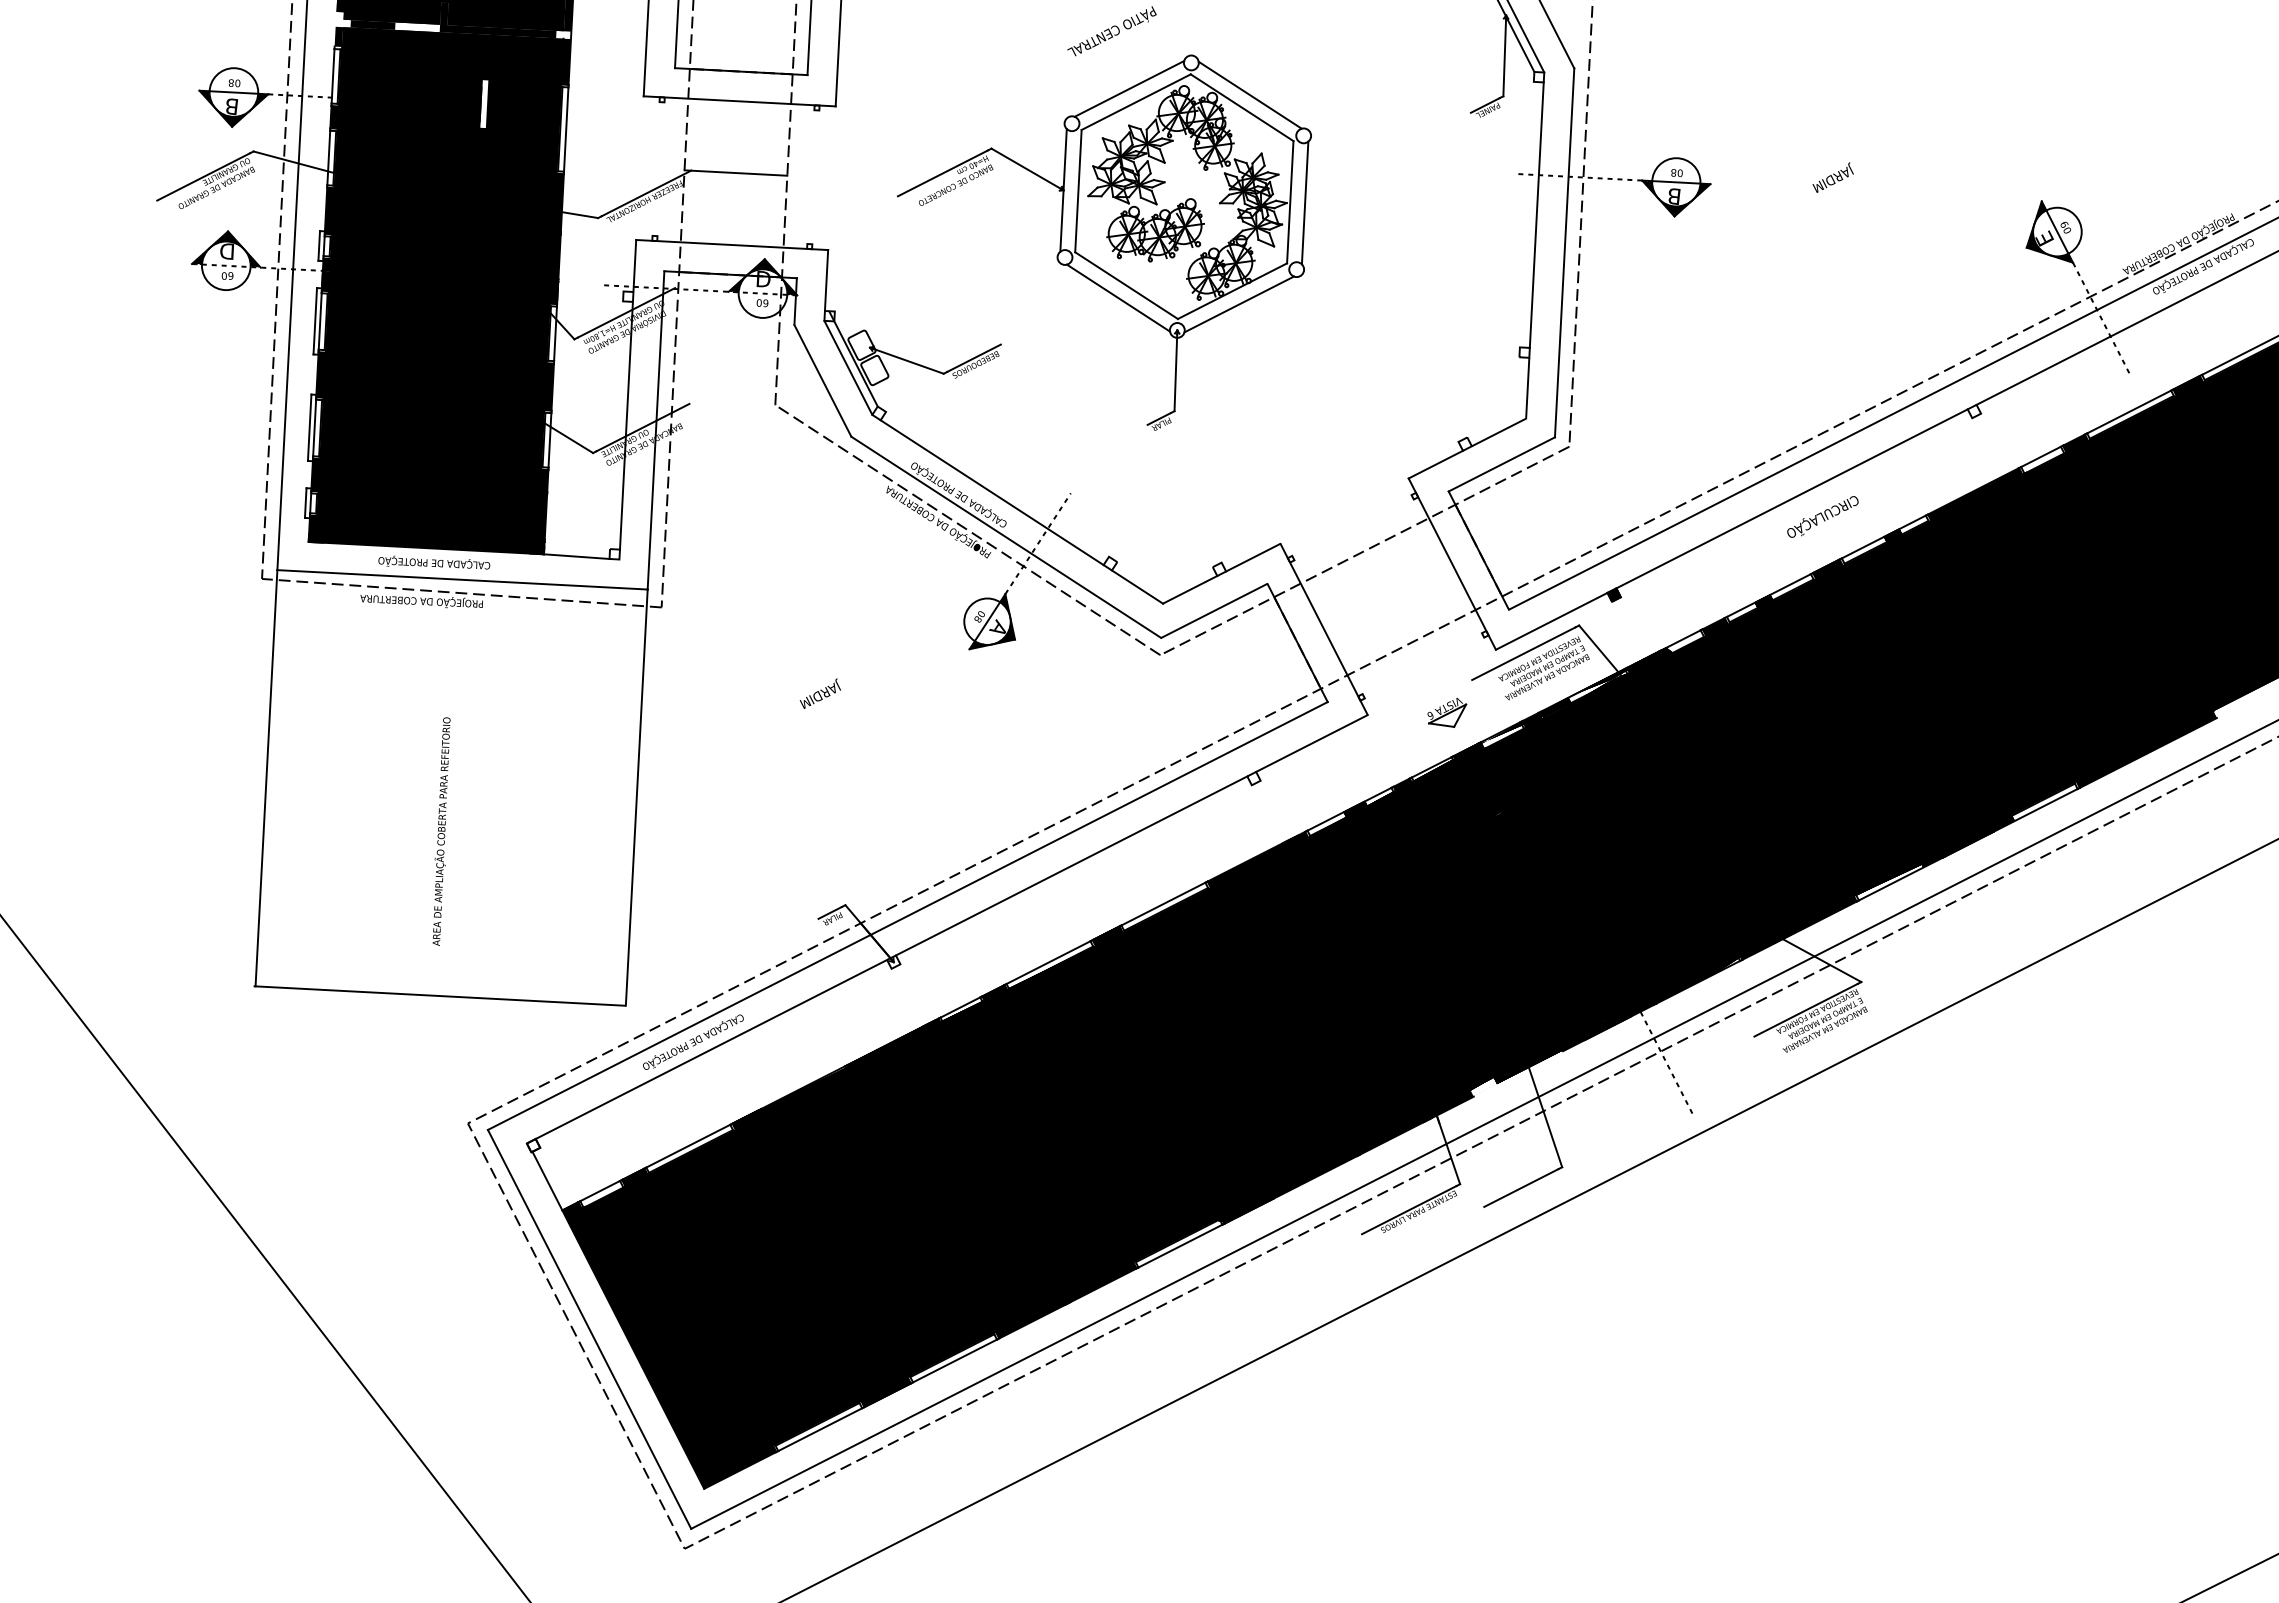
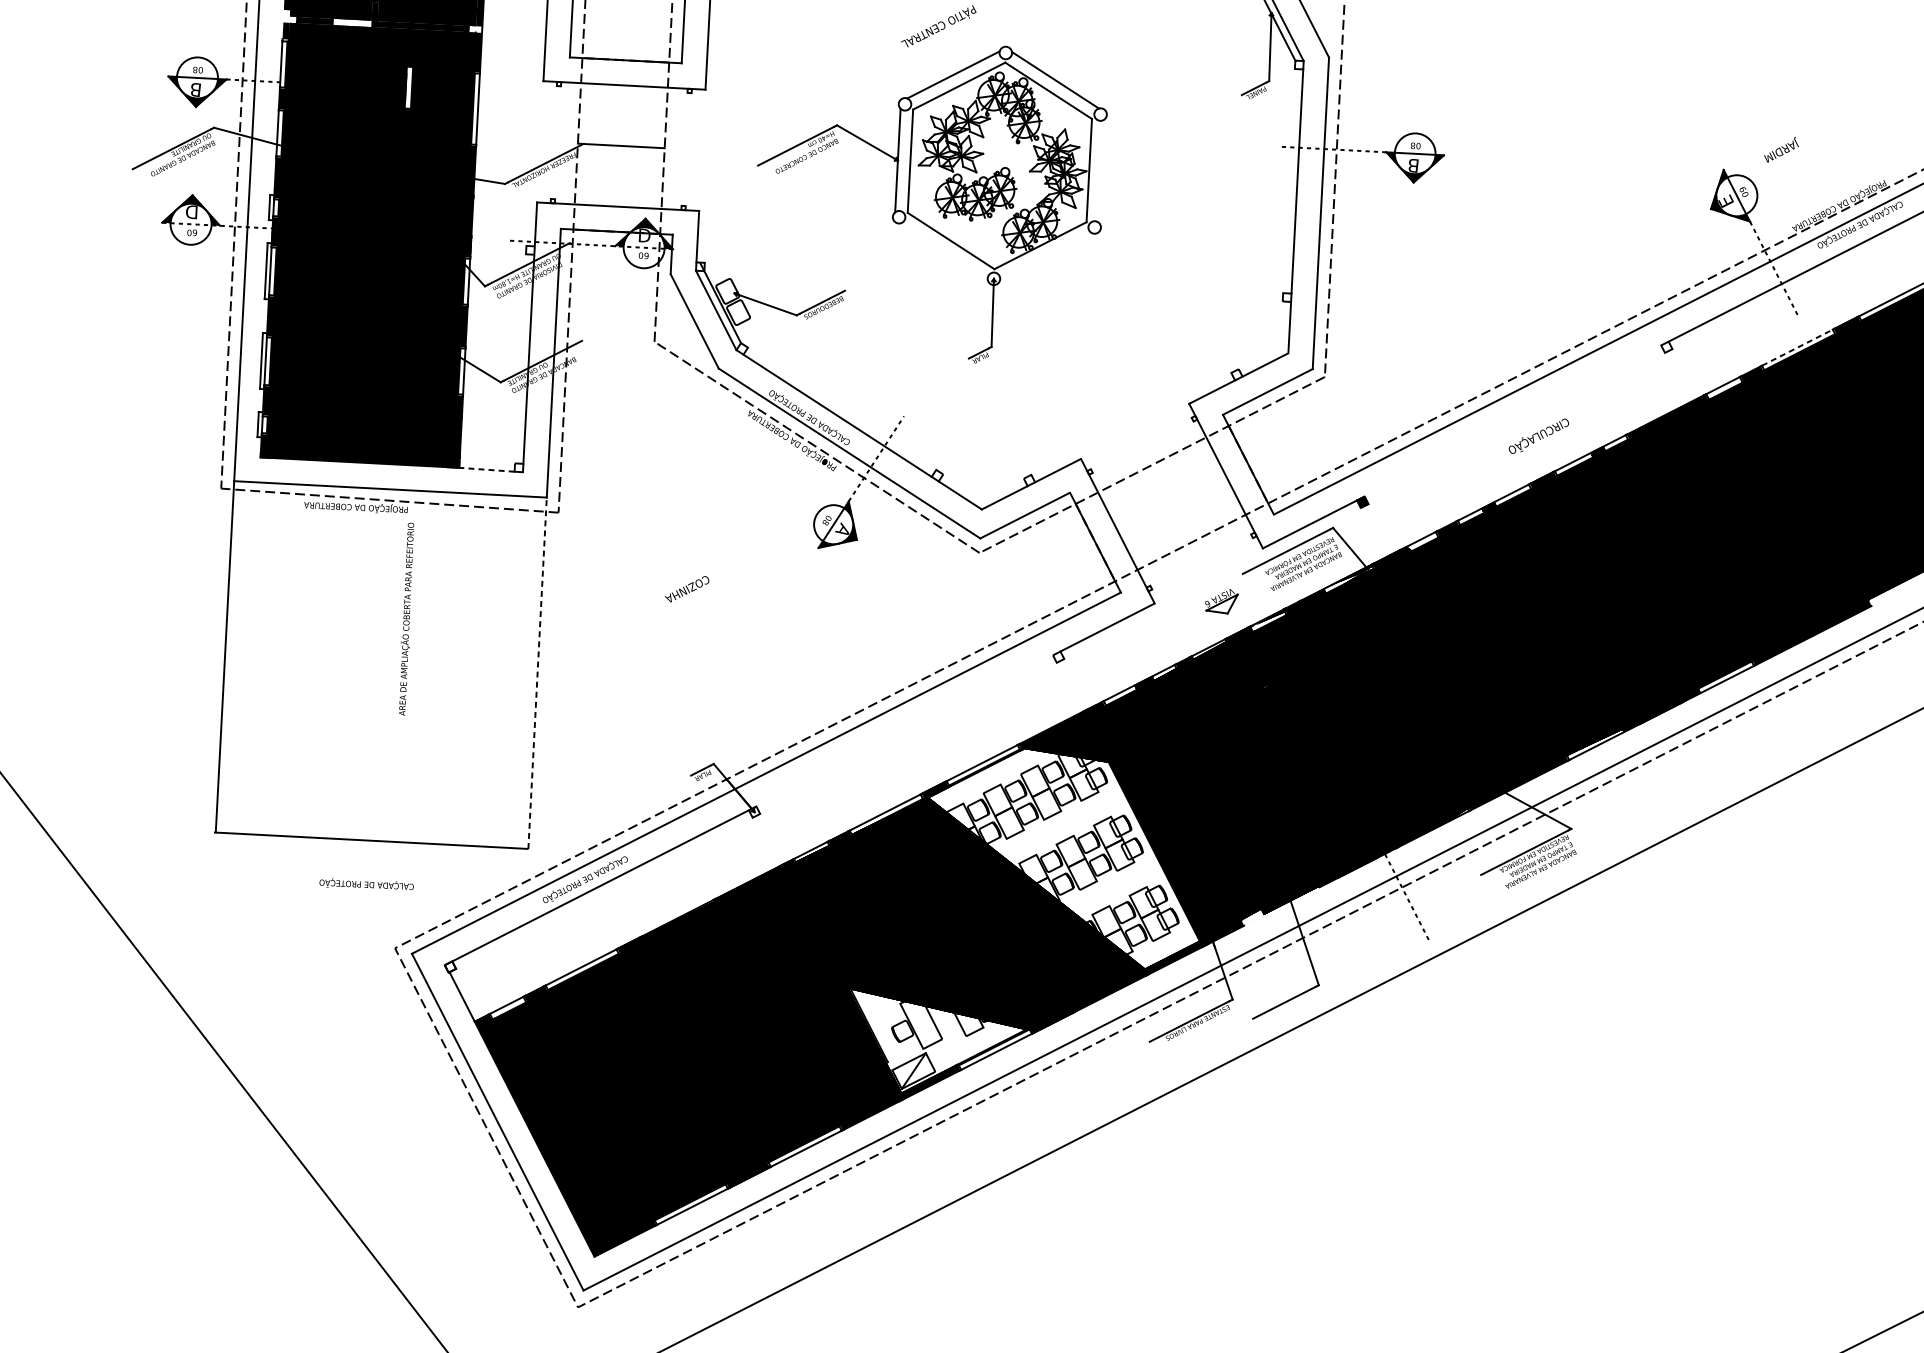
text: (1832, 177) -> (1780, 149), moved
line: (1304, 202) -> (1101, 170), removed
line: (1117, 297) -> (943, 251), removed
line: (1238, 304) -> (1045, 256), removed
line: (2129, 411) -> (1797, 347), solid -> dashed
line: (1791, 498) -> (1512, 420), removed
line: (576, 556) -> (486, 469), solid -> dashed
text: (434, 562) -> (366, 884), moved
text: (813, 695) -> (686, 587), JARDIM -> COZINHA
line: (636, 797) -> (537, 673), solid -> dashed
text: (441, 831) -> (406, 619), moved
line: (1071, 865) -> (904, 730), removed
fill: (1176, 1072) -> (993, 905), removed

